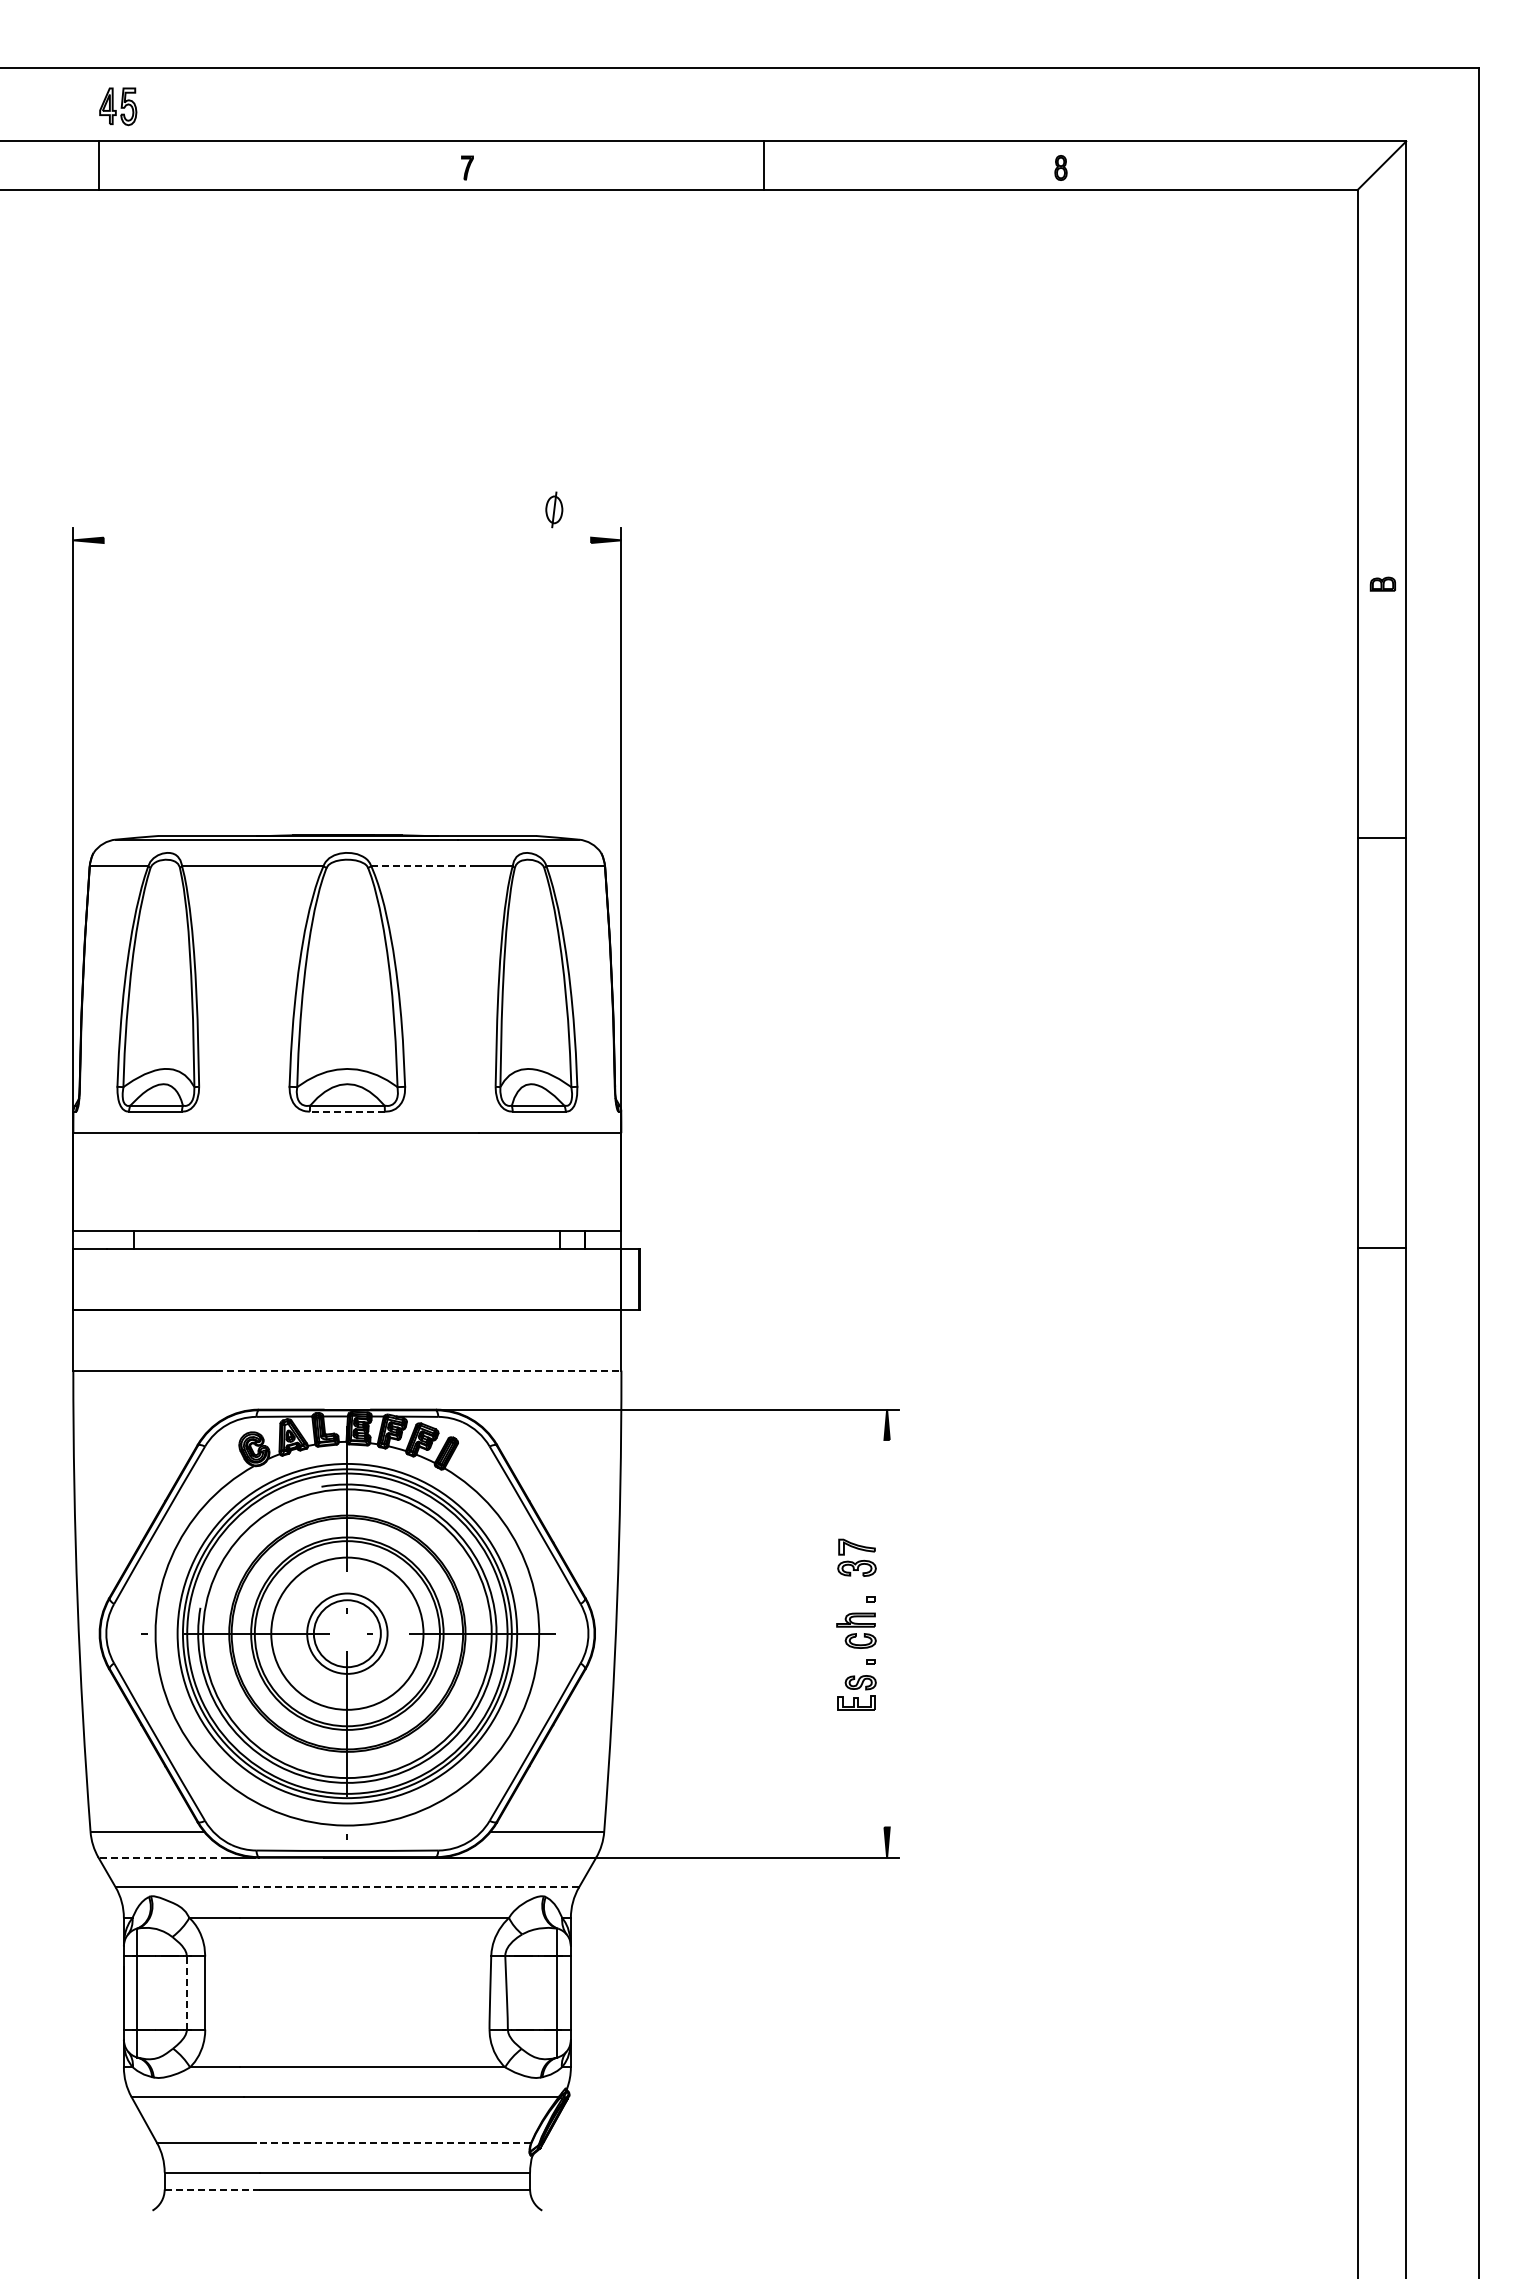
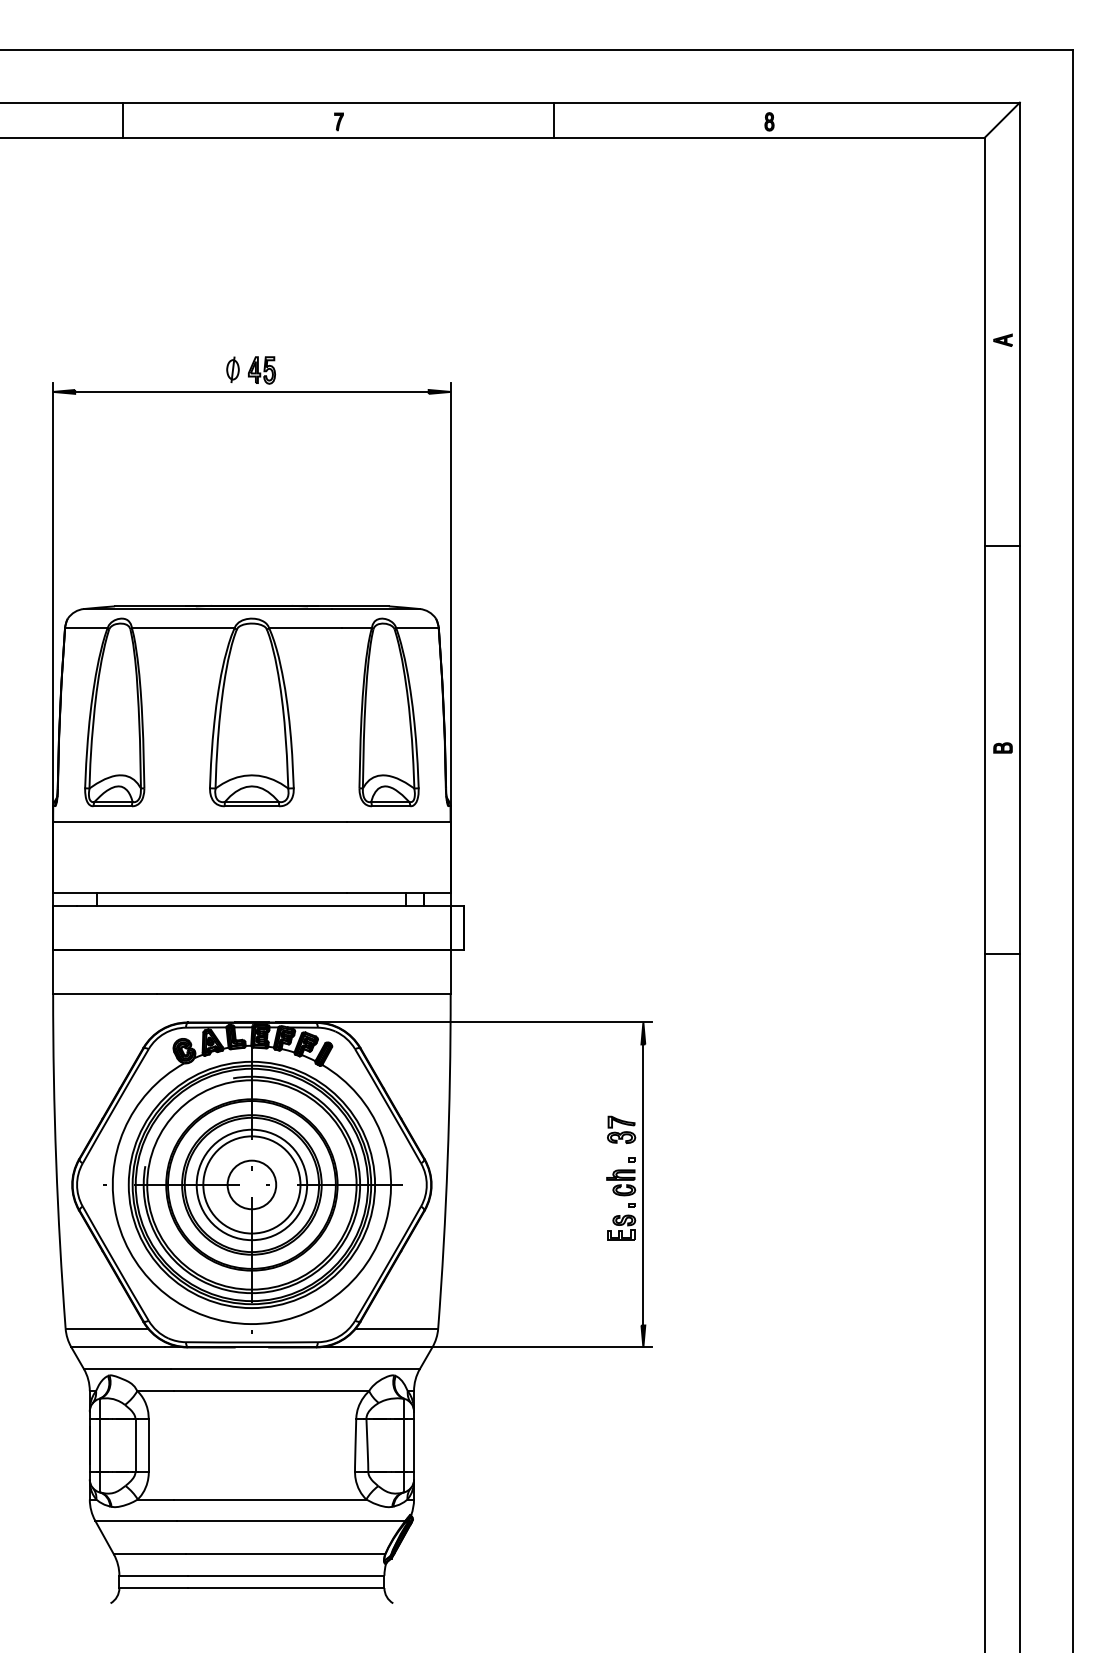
part: (118, 106) -> (262, 370), moved
line: (98, 165) -> (122, 120), moved
part: (1382, 469) -> (1002, 340), added
part: (554, 509) -> (233, 369), moved
line: (347, 540) -> (252, 392), added
part: (1382, 583) -> (1002, 747), moved
line: (1381, 837) -> (1001, 545), moved
line: (421, 866) -> (305, 628), dashed -> solid
line: (347, 1111) -> (252, 806), dashed -> solid
line: (1381, 1247) -> (1001, 953), moved
line: (418, 1370) -> (303, 994), dashed -> solid
circle: (347, 1633) -> (252, 1184), size x1.67
line: (887, 1633) -> (643, 1184), added
line: (163, 1857) -> (118, 1347), dashed -> solid
line: (407, 1887) -> (295, 1369), dashed -> solid
line: (186, 1993) -> (135, 1445), dashed -> solid
line: (393, 2142) -> (285, 1553), dashed -> solid
line: (212, 2189) -> (154, 1588), dashed -> solid

